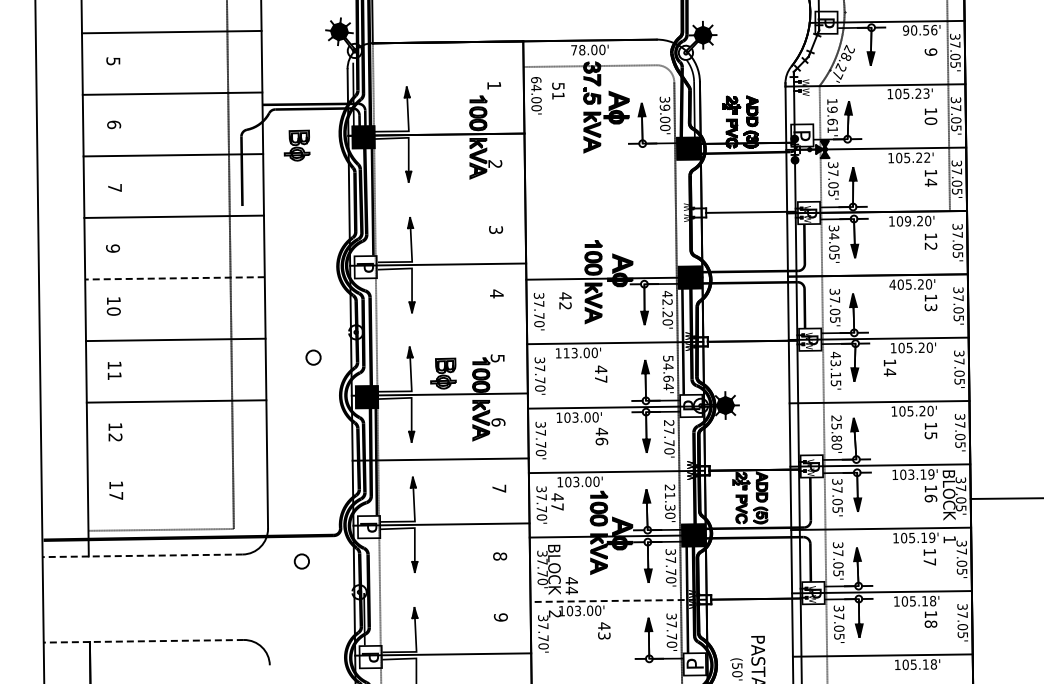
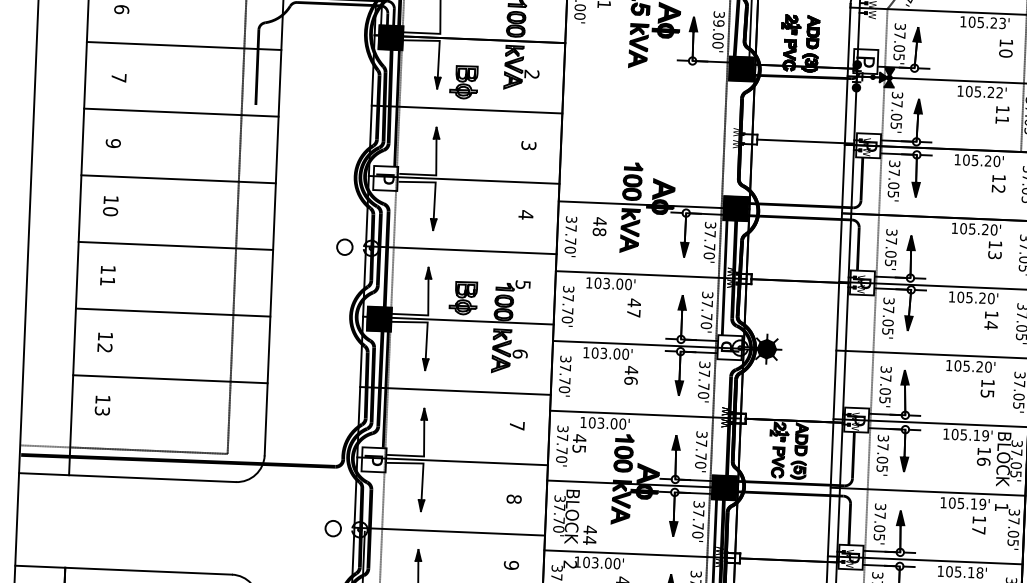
text: (832, 115) -> (899, 41), 19.61' -> 37.05'
part: (296, 145) -> (463, 82), moved
text: (930, 182) -> (1001, 119), 14 -> 11
line: (437, 199) -> (467, 109), added
text: (907, 221) -> (974, 160), 109.20' -> 105.20'
text: (834, 236) -> (894, 172), 34.05' -> 37.05'
line: (174, 278) -> (178, 179), dashed -> solid
text: (892, 284) -> (954, 228), 405.20' -> 105.20'
text: (667, 303) -> (710, 235), 42.20' -> 37.70'
text: (565, 305) -> (599, 231), 42 -> 48
line: (438, 329) -> (460, 250), added
text: (566, 353) -> (597, 283), 113.00' -> 103.00'
circle: (313, 357) -> (344, 247), moved
text: (835, 364) -> (888, 311), 43.15' -> 37.05'
text: (889, 367) -> (990, 320), moved
text: (668, 373) -> (707, 311), 54.64' -> 37.70'
text: (668, 423) -> (704, 365), 27.70' -> 37.70'
text: (836, 432) -> (885, 384), 25.80' -> 37.05'
line: (177, 462) -> (170, 378), added
text: (911, 473) -> (964, 433), 103.19' -> 105.19'
text: (116, 495) -> (102, 410), 17 -> 13
text: (669, 497) -> (700, 445), 21.30' -> 37.70'
text: (557, 506) -> (579, 448), 47 -> 45
line: (137, 529) -> (123, 448), added
line: (142, 555) -> (127, 477), dashed -> solid
circle: (301, 561) -> (332, 528), moved
line: (442, 589) -> (449, 531), added
line: (618, 600) -> (639, 553), dashed -> solid
line: (143, 641) -> (123, 570), dashed -> solid

